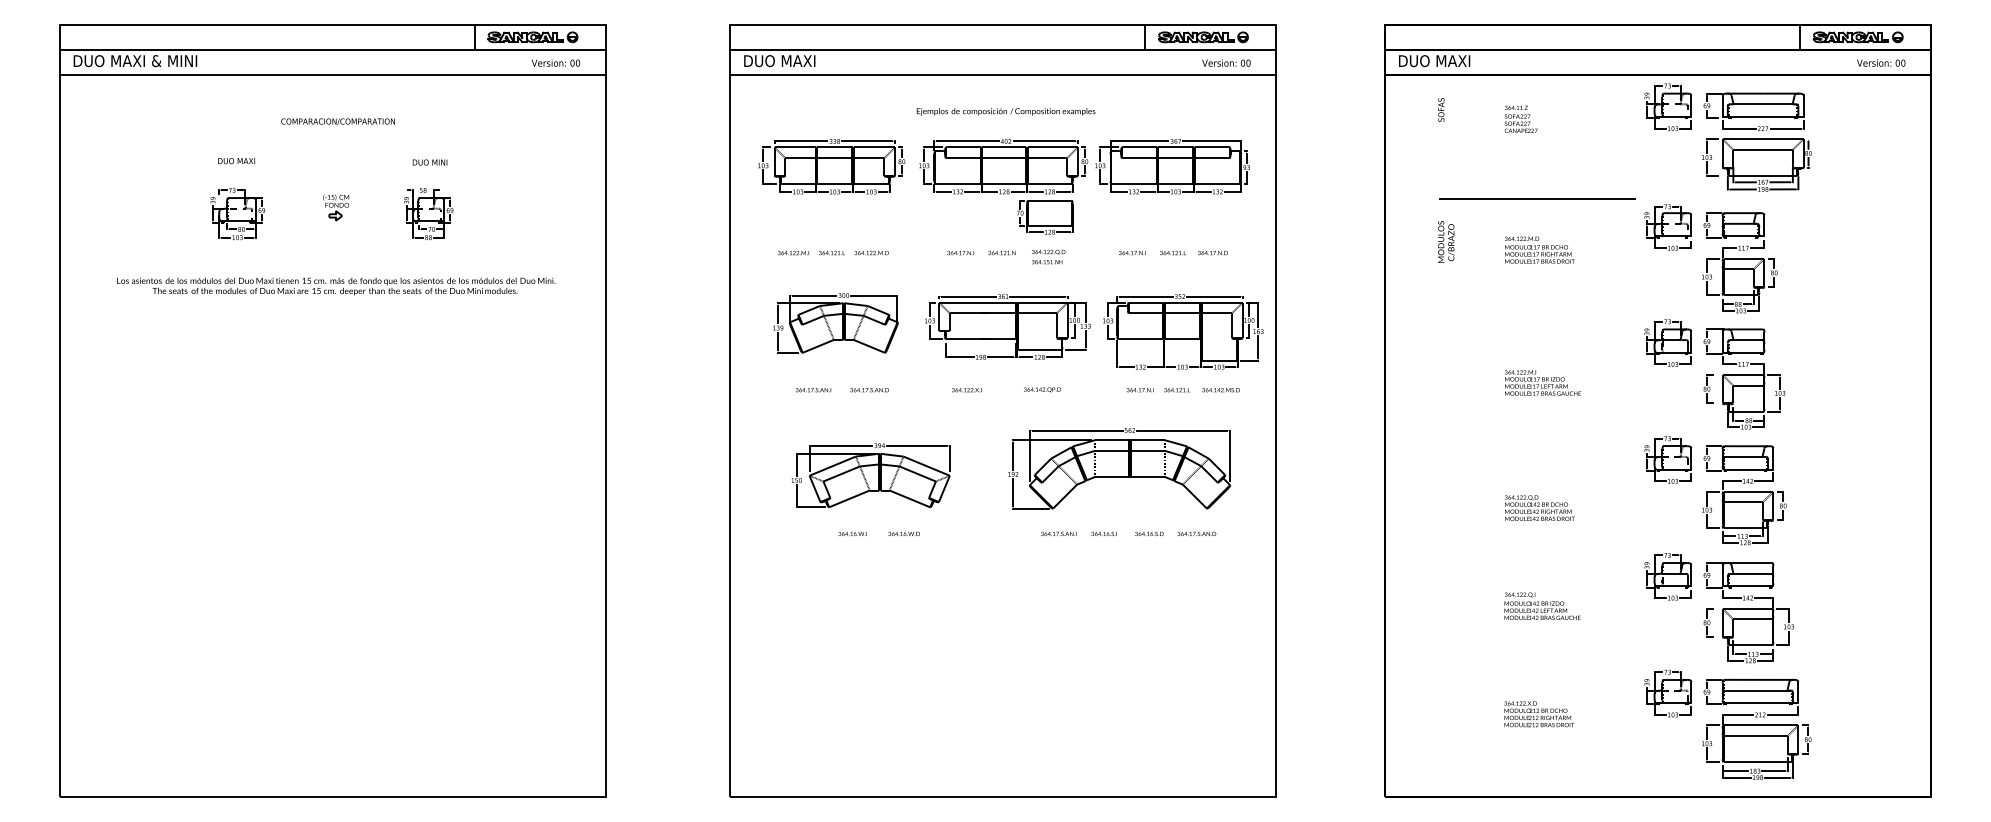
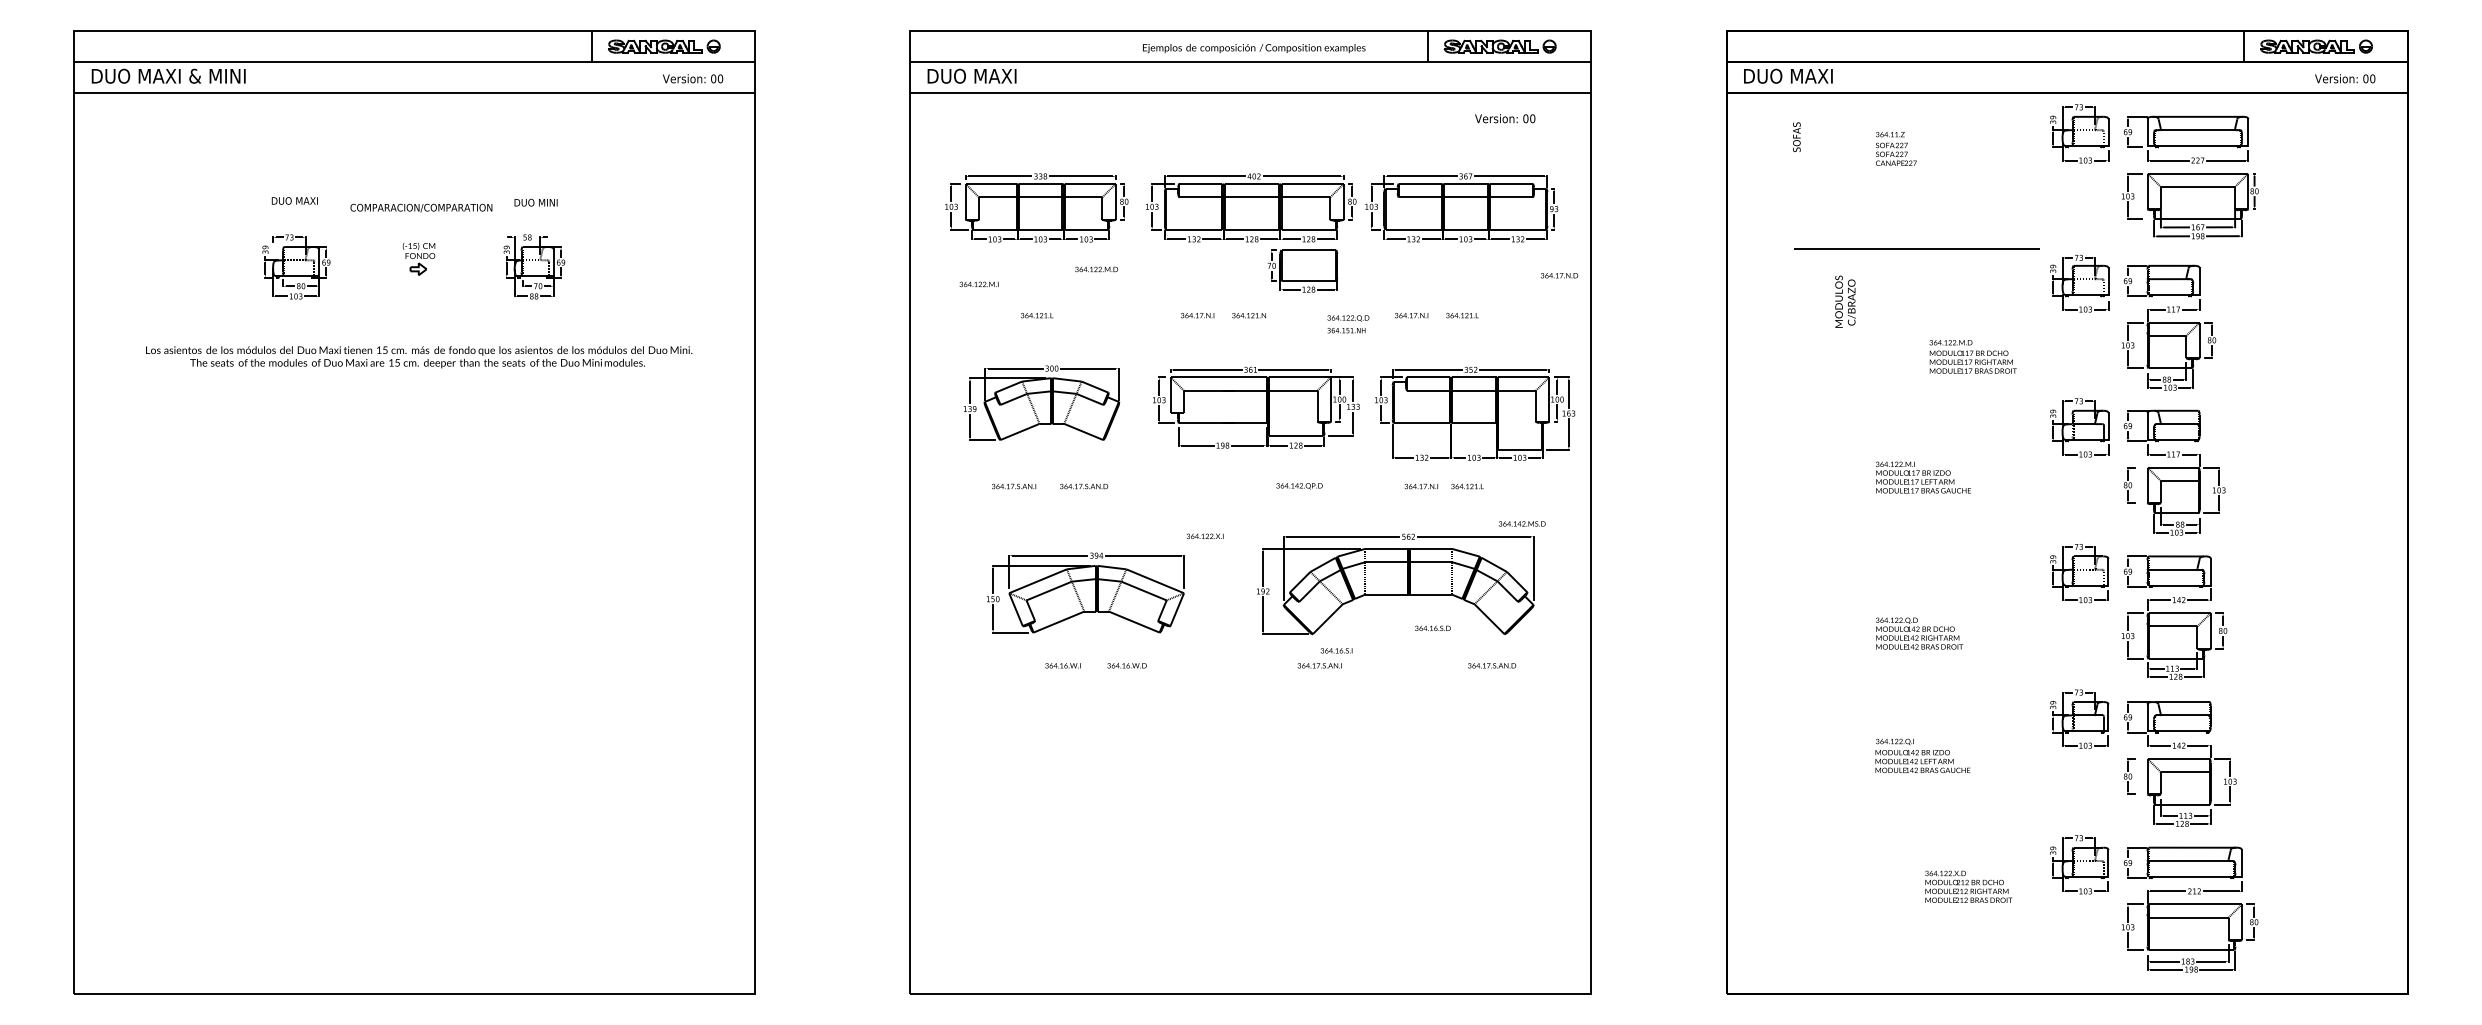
text: (1226, 62) -> (1505, 117), moved
text: (1005, 111) -> (1253, 48), moved
text: (337, 121) -> (420, 207), moved
text: (1446, 241) -> (1845, 301), moved
text: (1539, 249) -> (1972, 356), moved
text: (792, 253) -> (977, 284), moved
text: (871, 253) -> (1096, 270), moved
text: (1212, 253) -> (1558, 276), moved
text: (1048, 256) -> (1348, 323), moved
text: (966, 390) -> (1204, 536), moved
text: (1220, 390) -> (1521, 524), moved
text: (1103, 533) -> (1335, 650), moved
text: (1149, 533) -> (1432, 627), moved
text: (1538, 714) -> (1967, 887), moved

